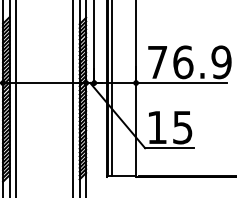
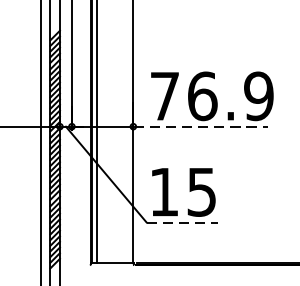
line: (181, 83) -> (200, 127), solid -> dashed
line: (170, 148) -> (183, 222), solid -> dashed

